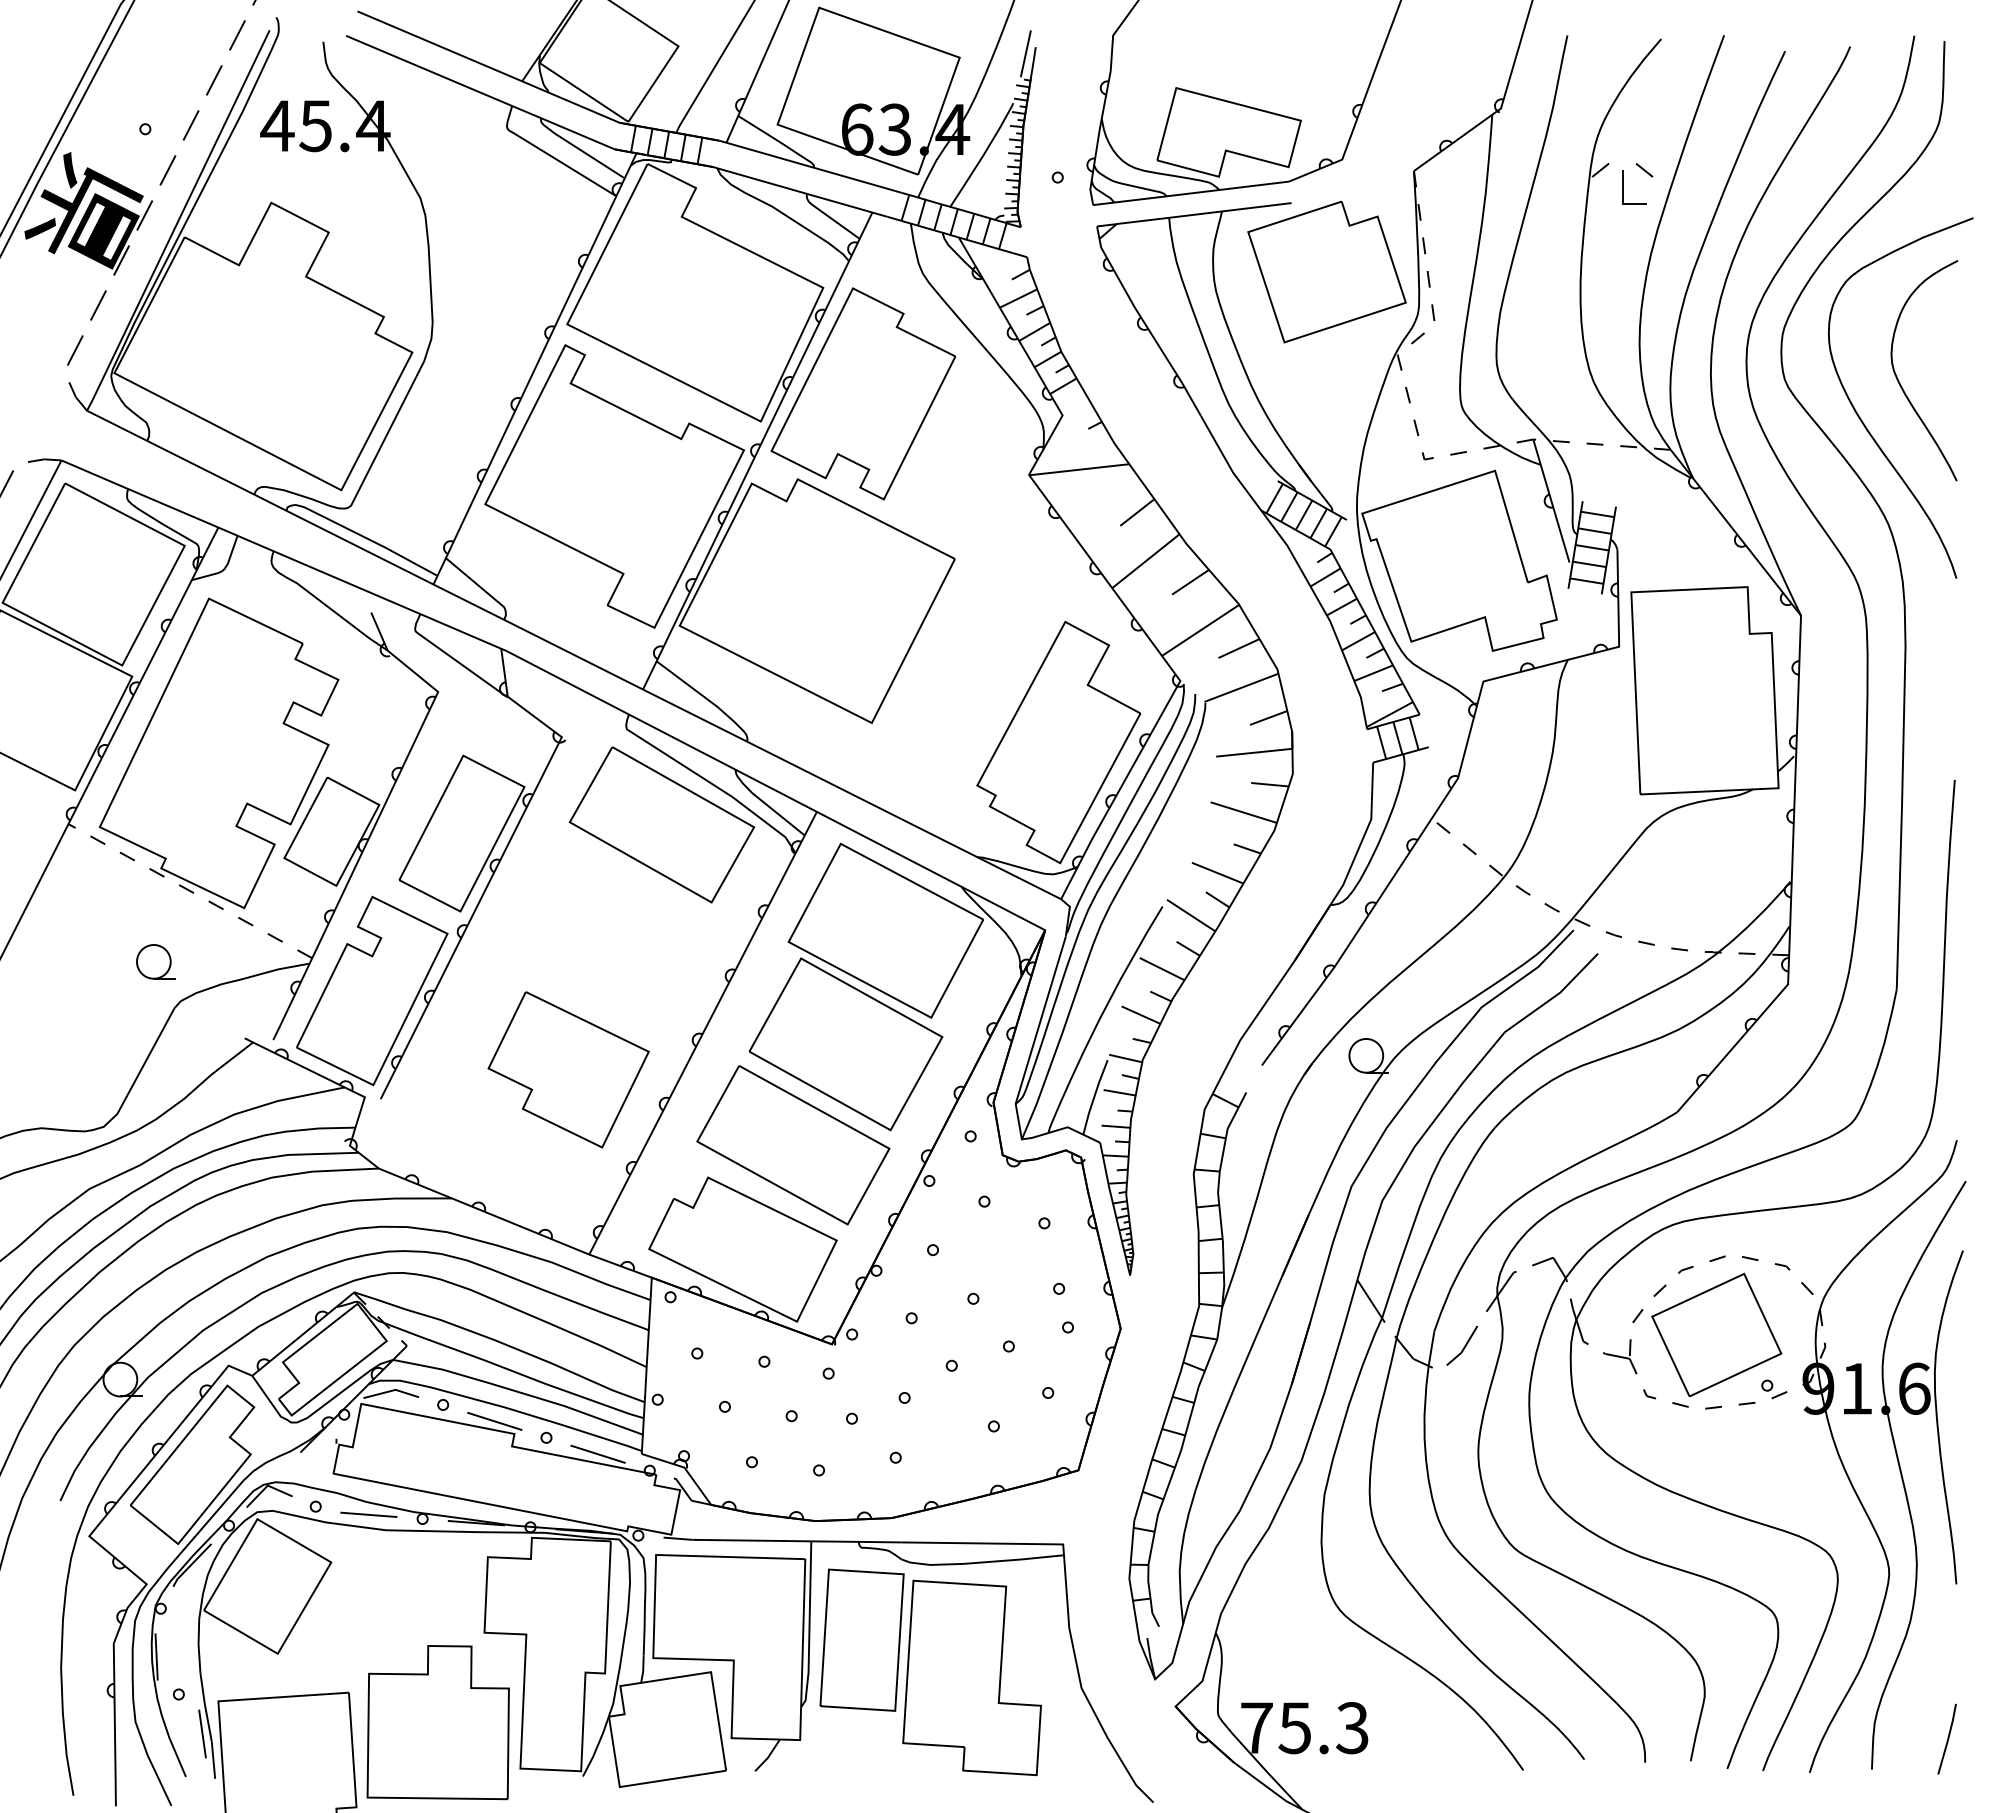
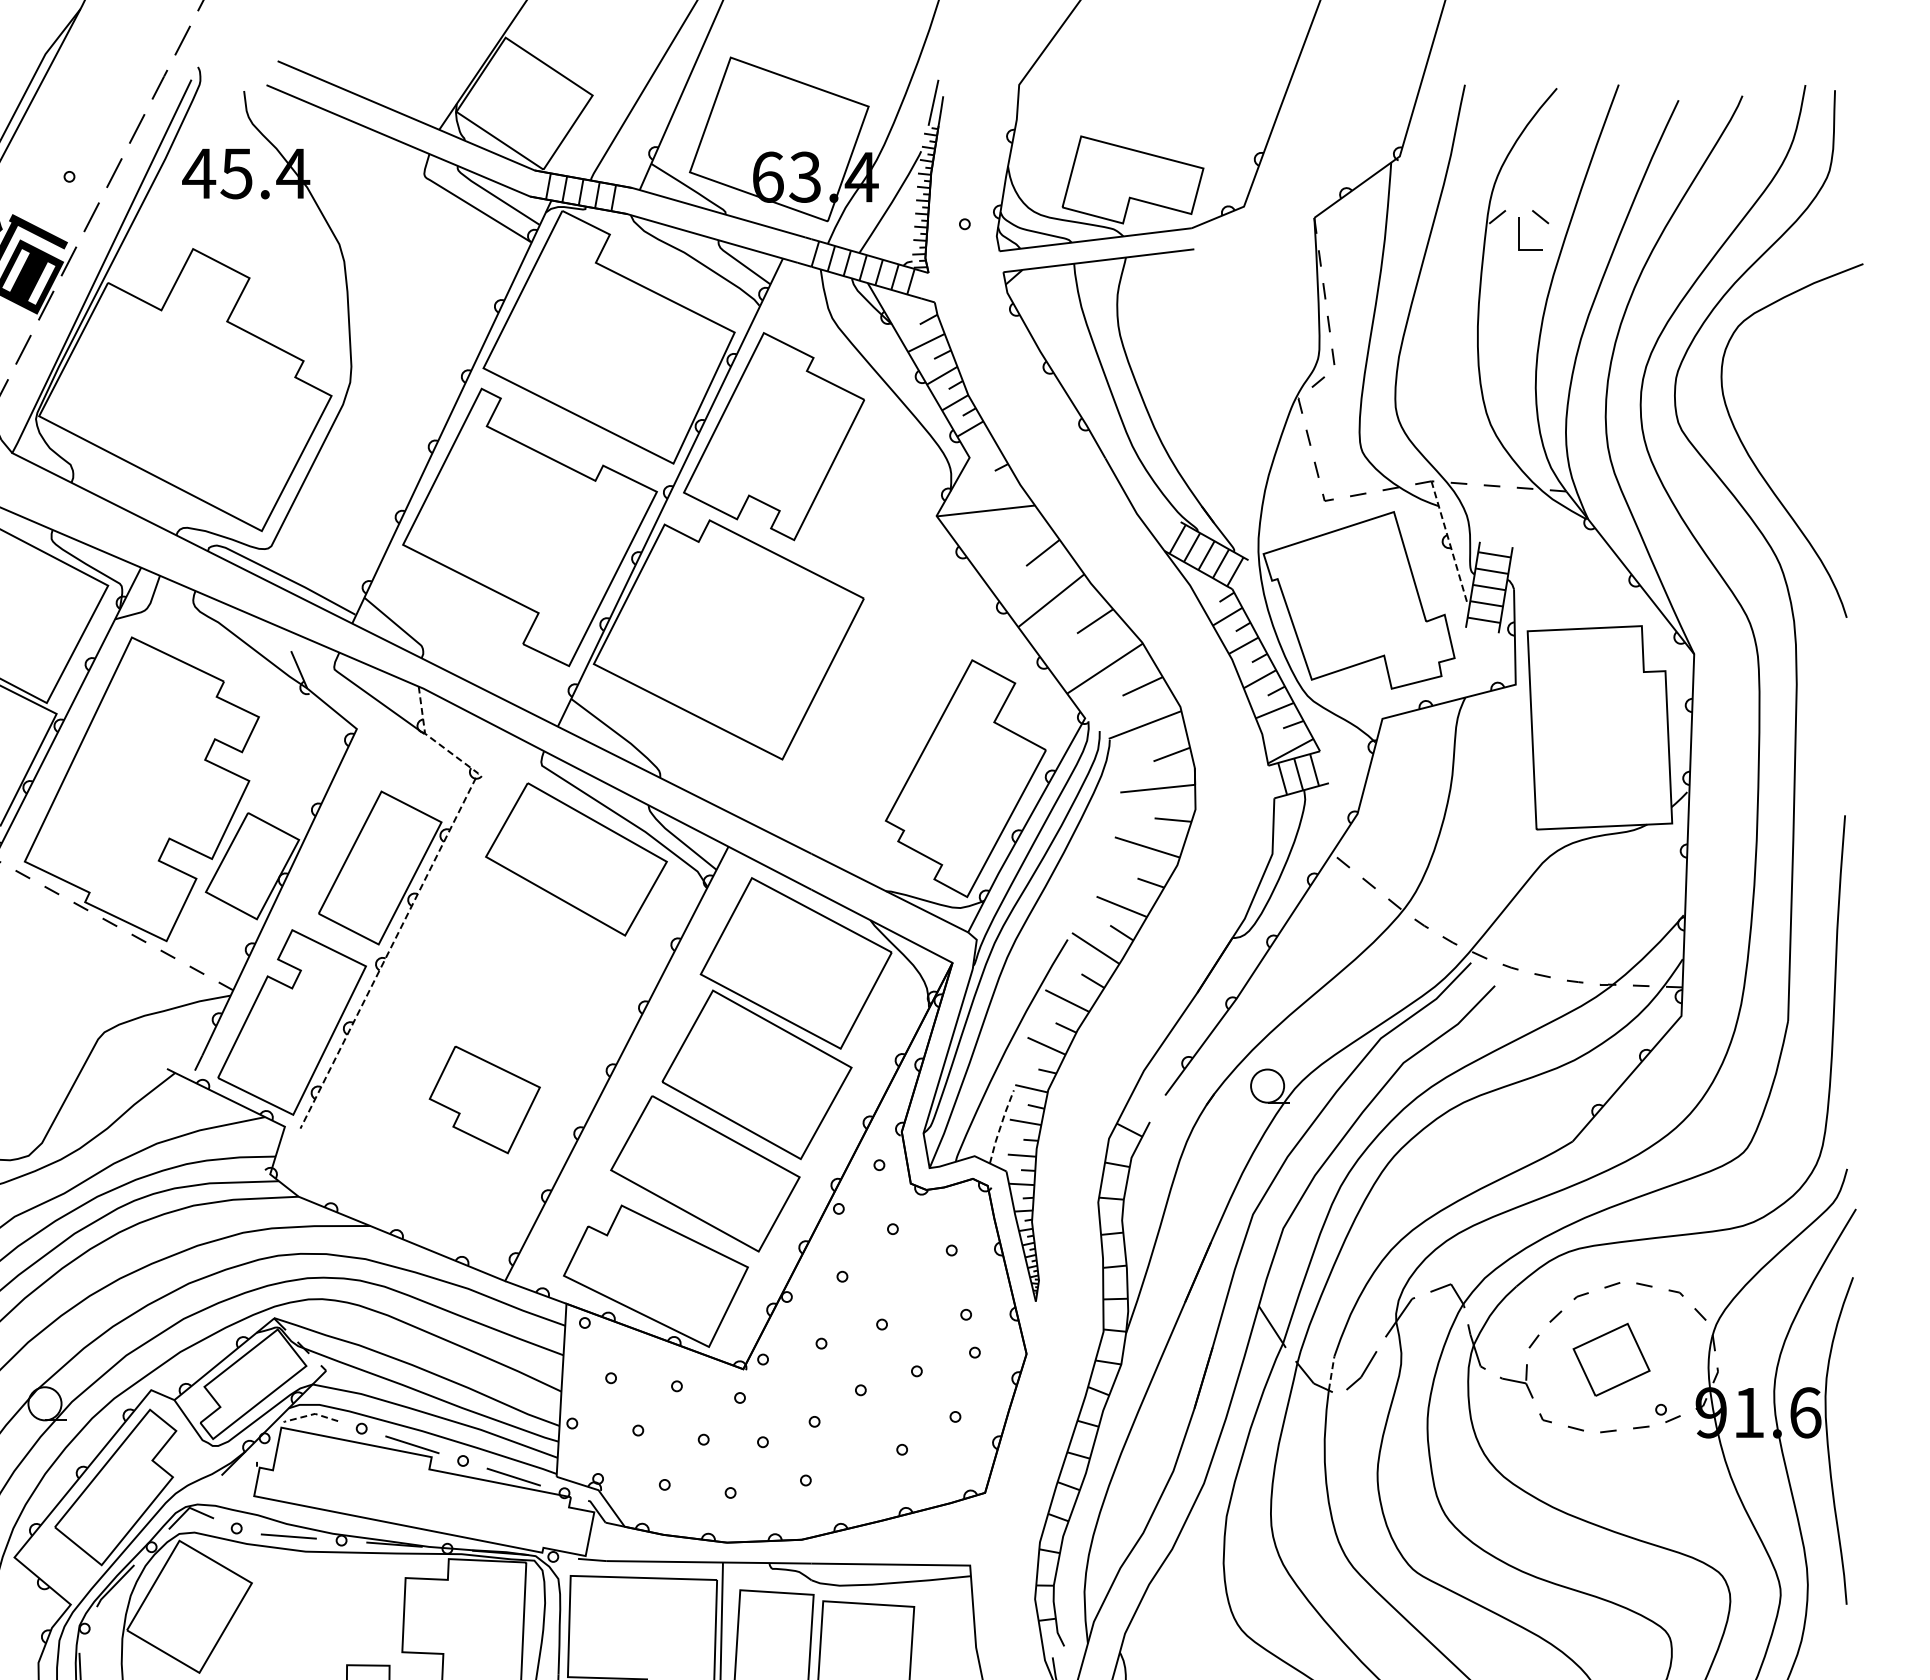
part: (1326, 271) -> (1228, 316), removed
curve: (1898, 378) -> (1789, 421), removed
line: (1551, 501) -> (1449, 542), solid -> dashed
line: (497, 865) -> (415, 899), solid -> dashed
part: (155, 961) -> (79, 993), removed
part: (568, 1069) -> (484, 1099), size x0.7
line: (1094, 1096) -> (1000, 1126), solid -> dashed
part: (1716, 1334) -> (1611, 1359), size x0.6
line: (1431, 1348) -> (1331, 1373), solid -> dashed
line: (390, 1391) -> (310, 1415), solid -> dashed

